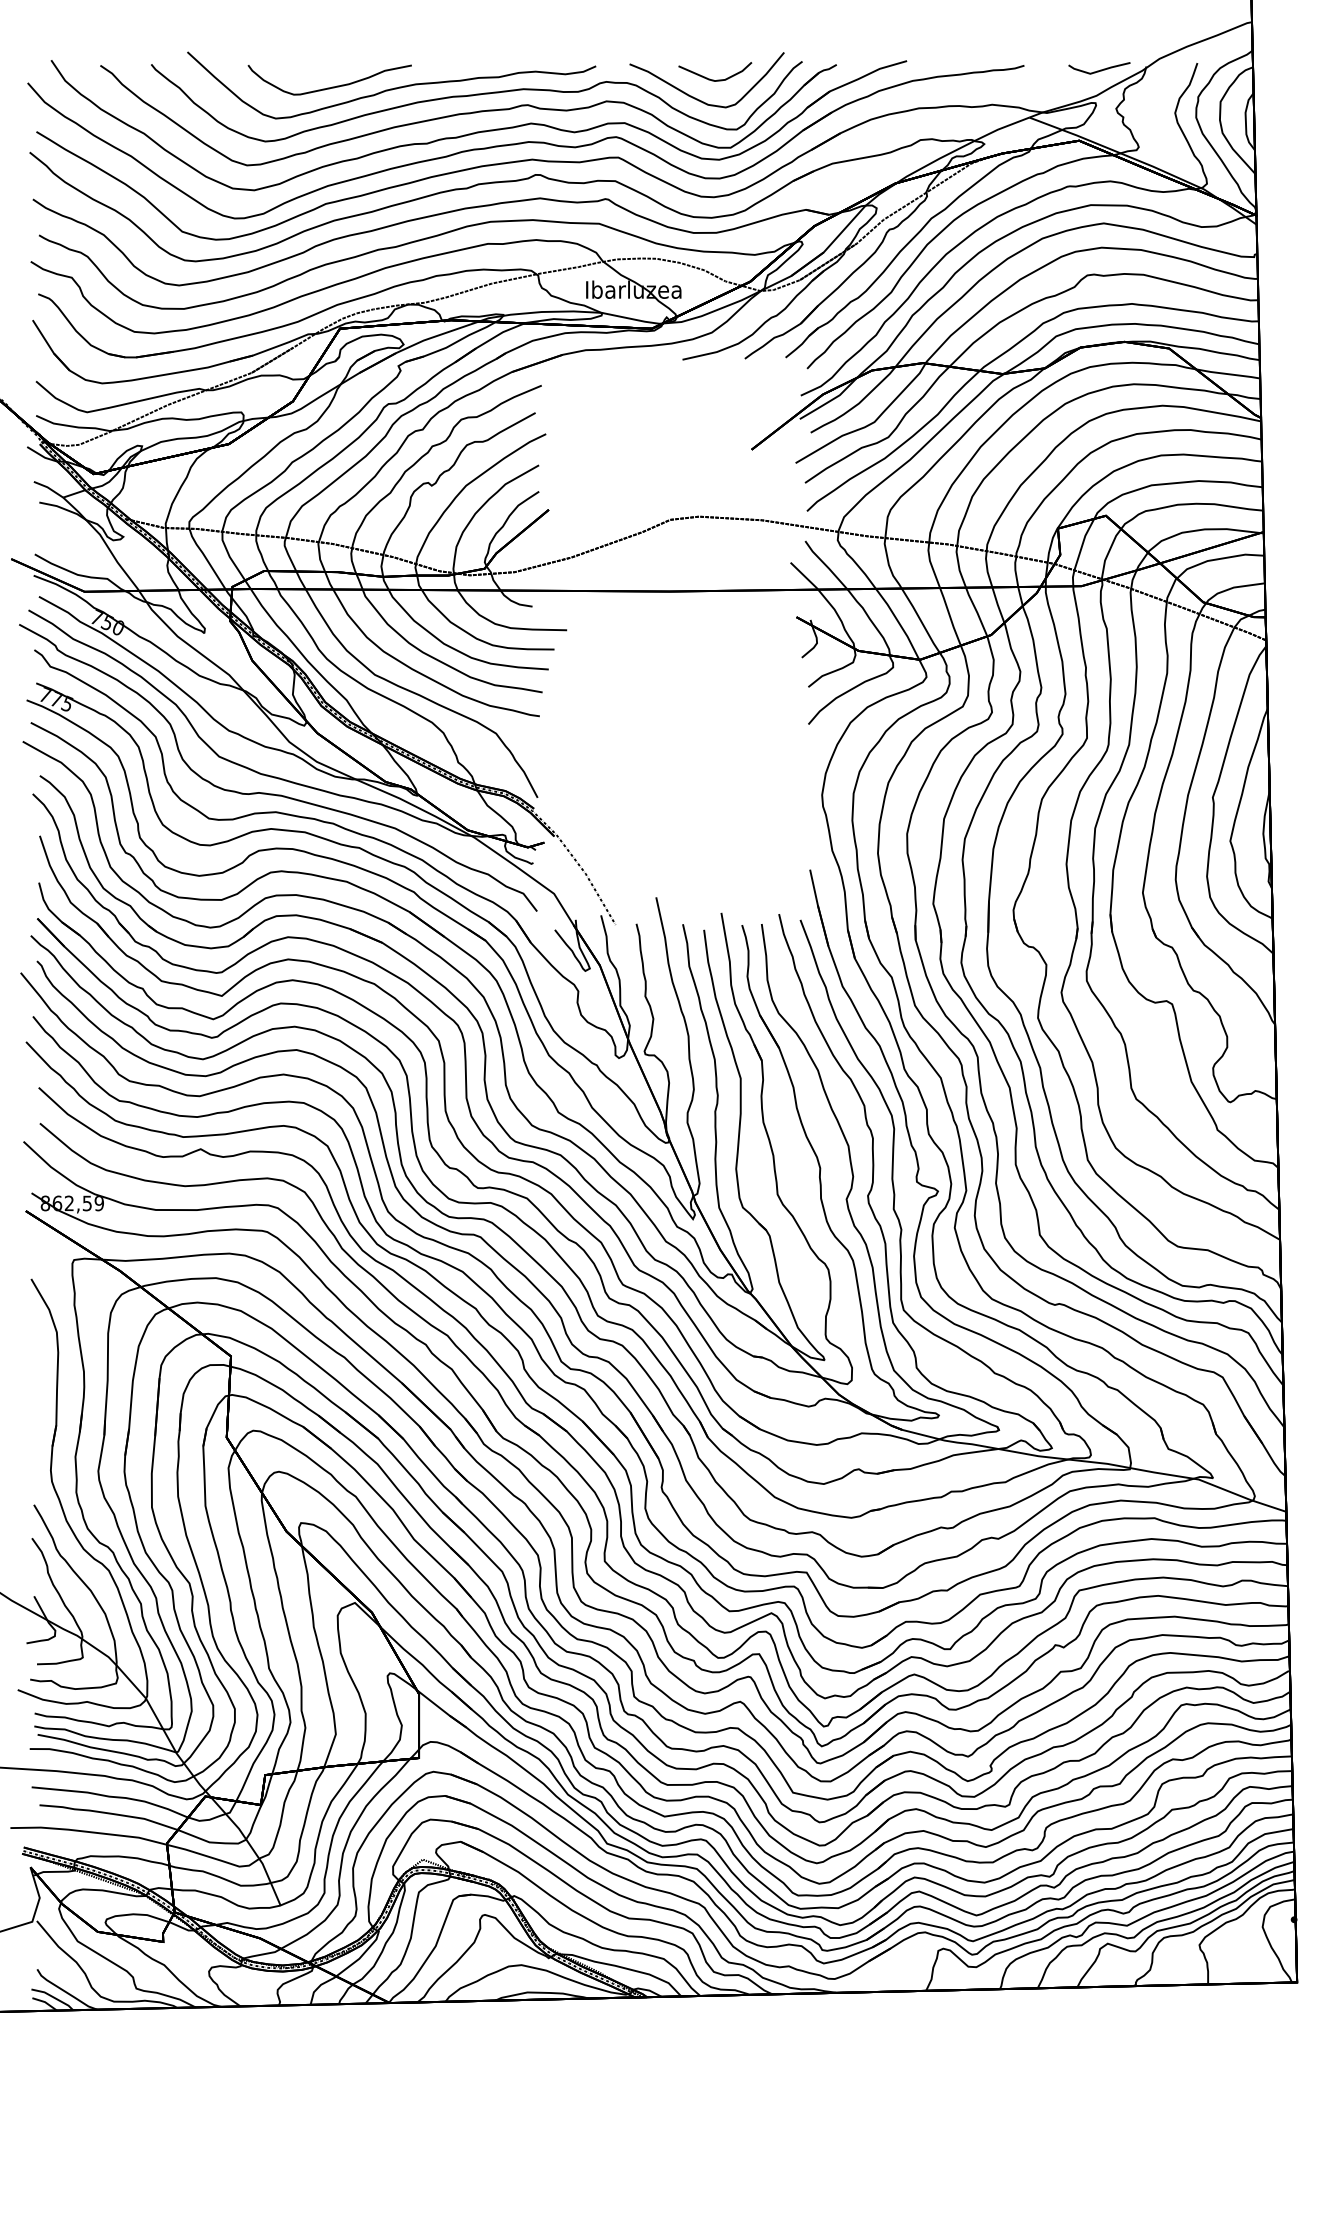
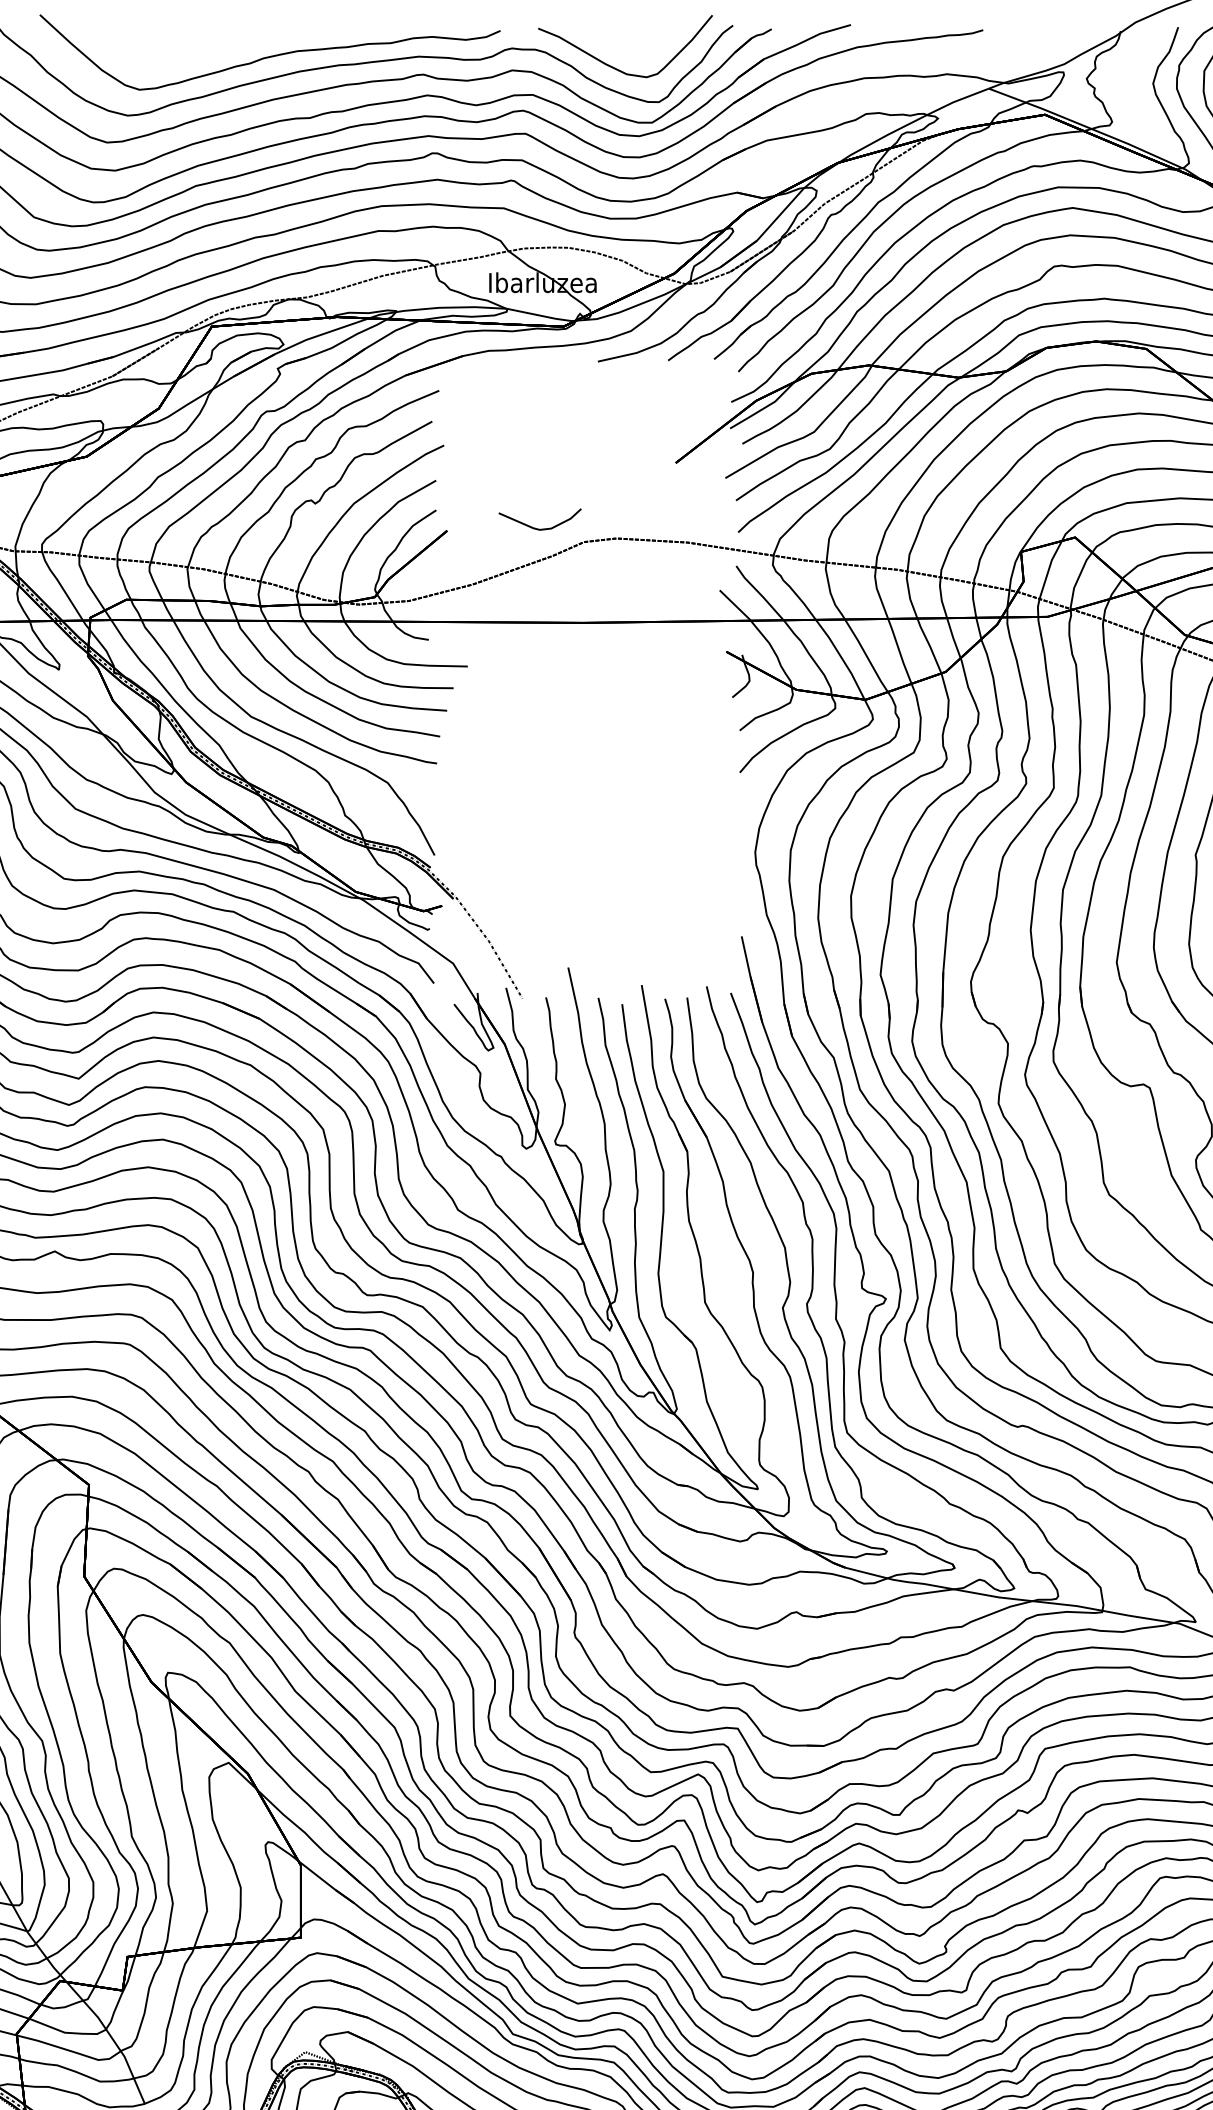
line: (1100, 69) -> (1068, 34), removed
curve: (713, 79) -> (538, 528), moved
curve: (332, 86) -> (203, 53), removed

